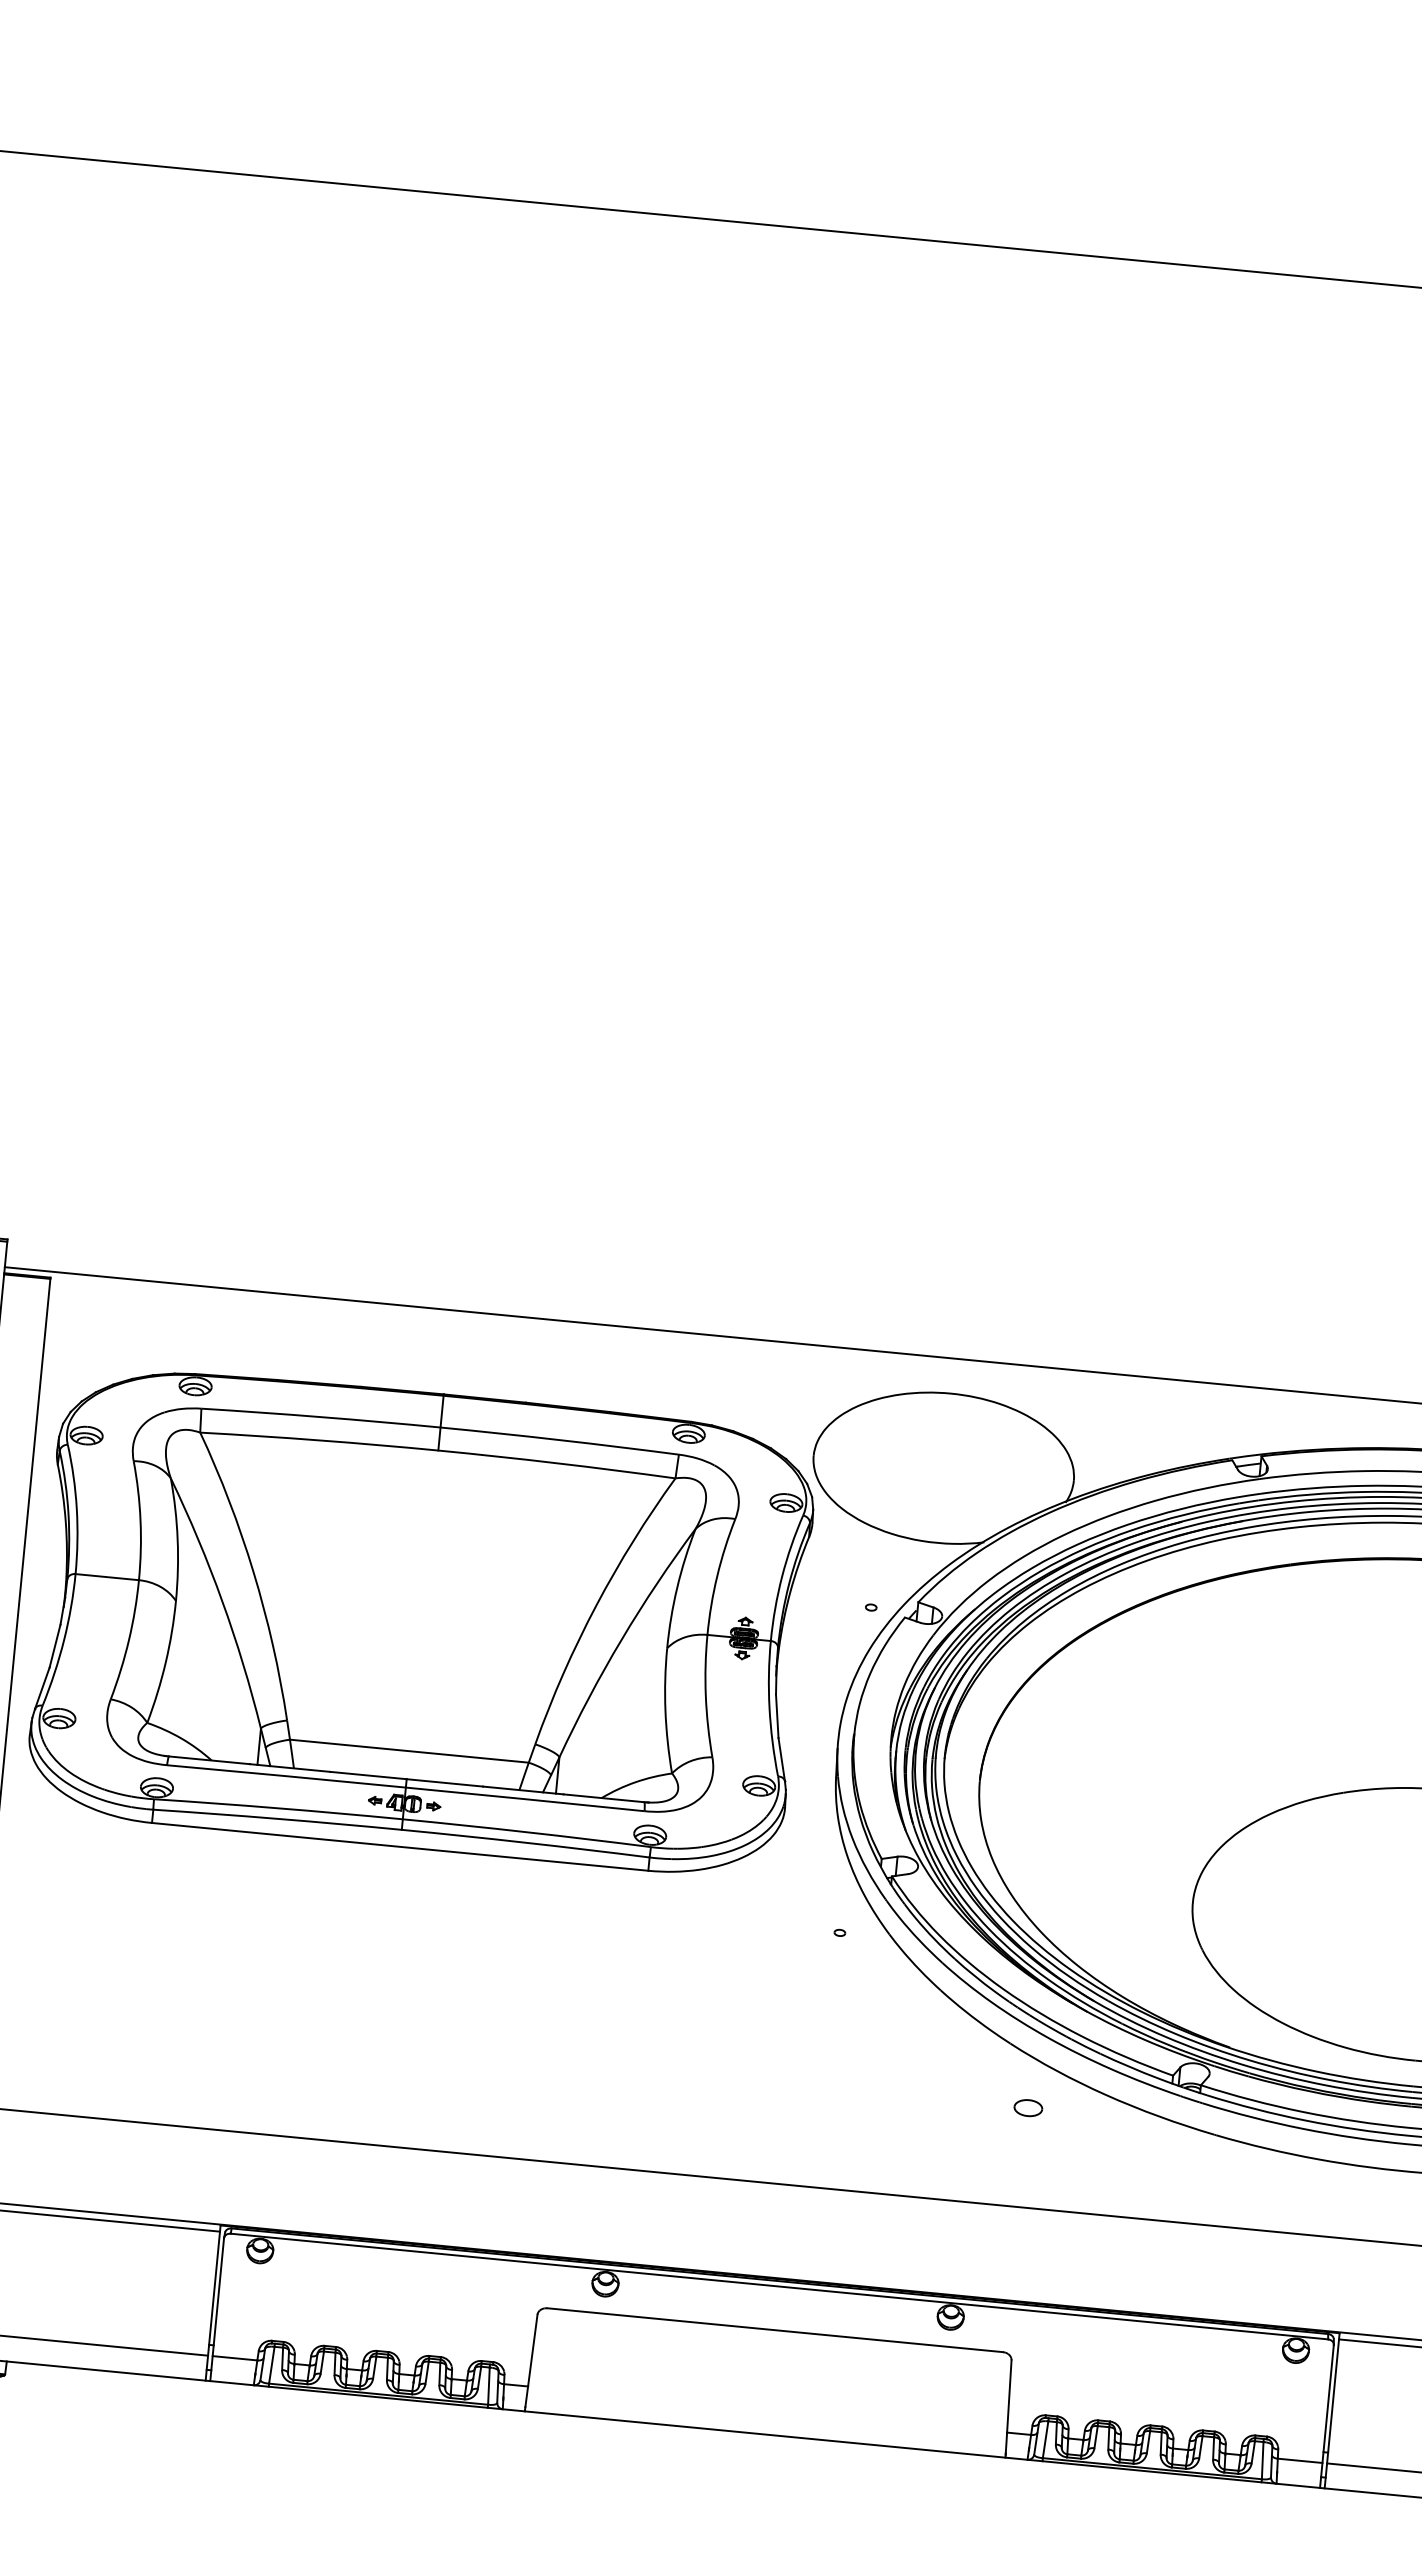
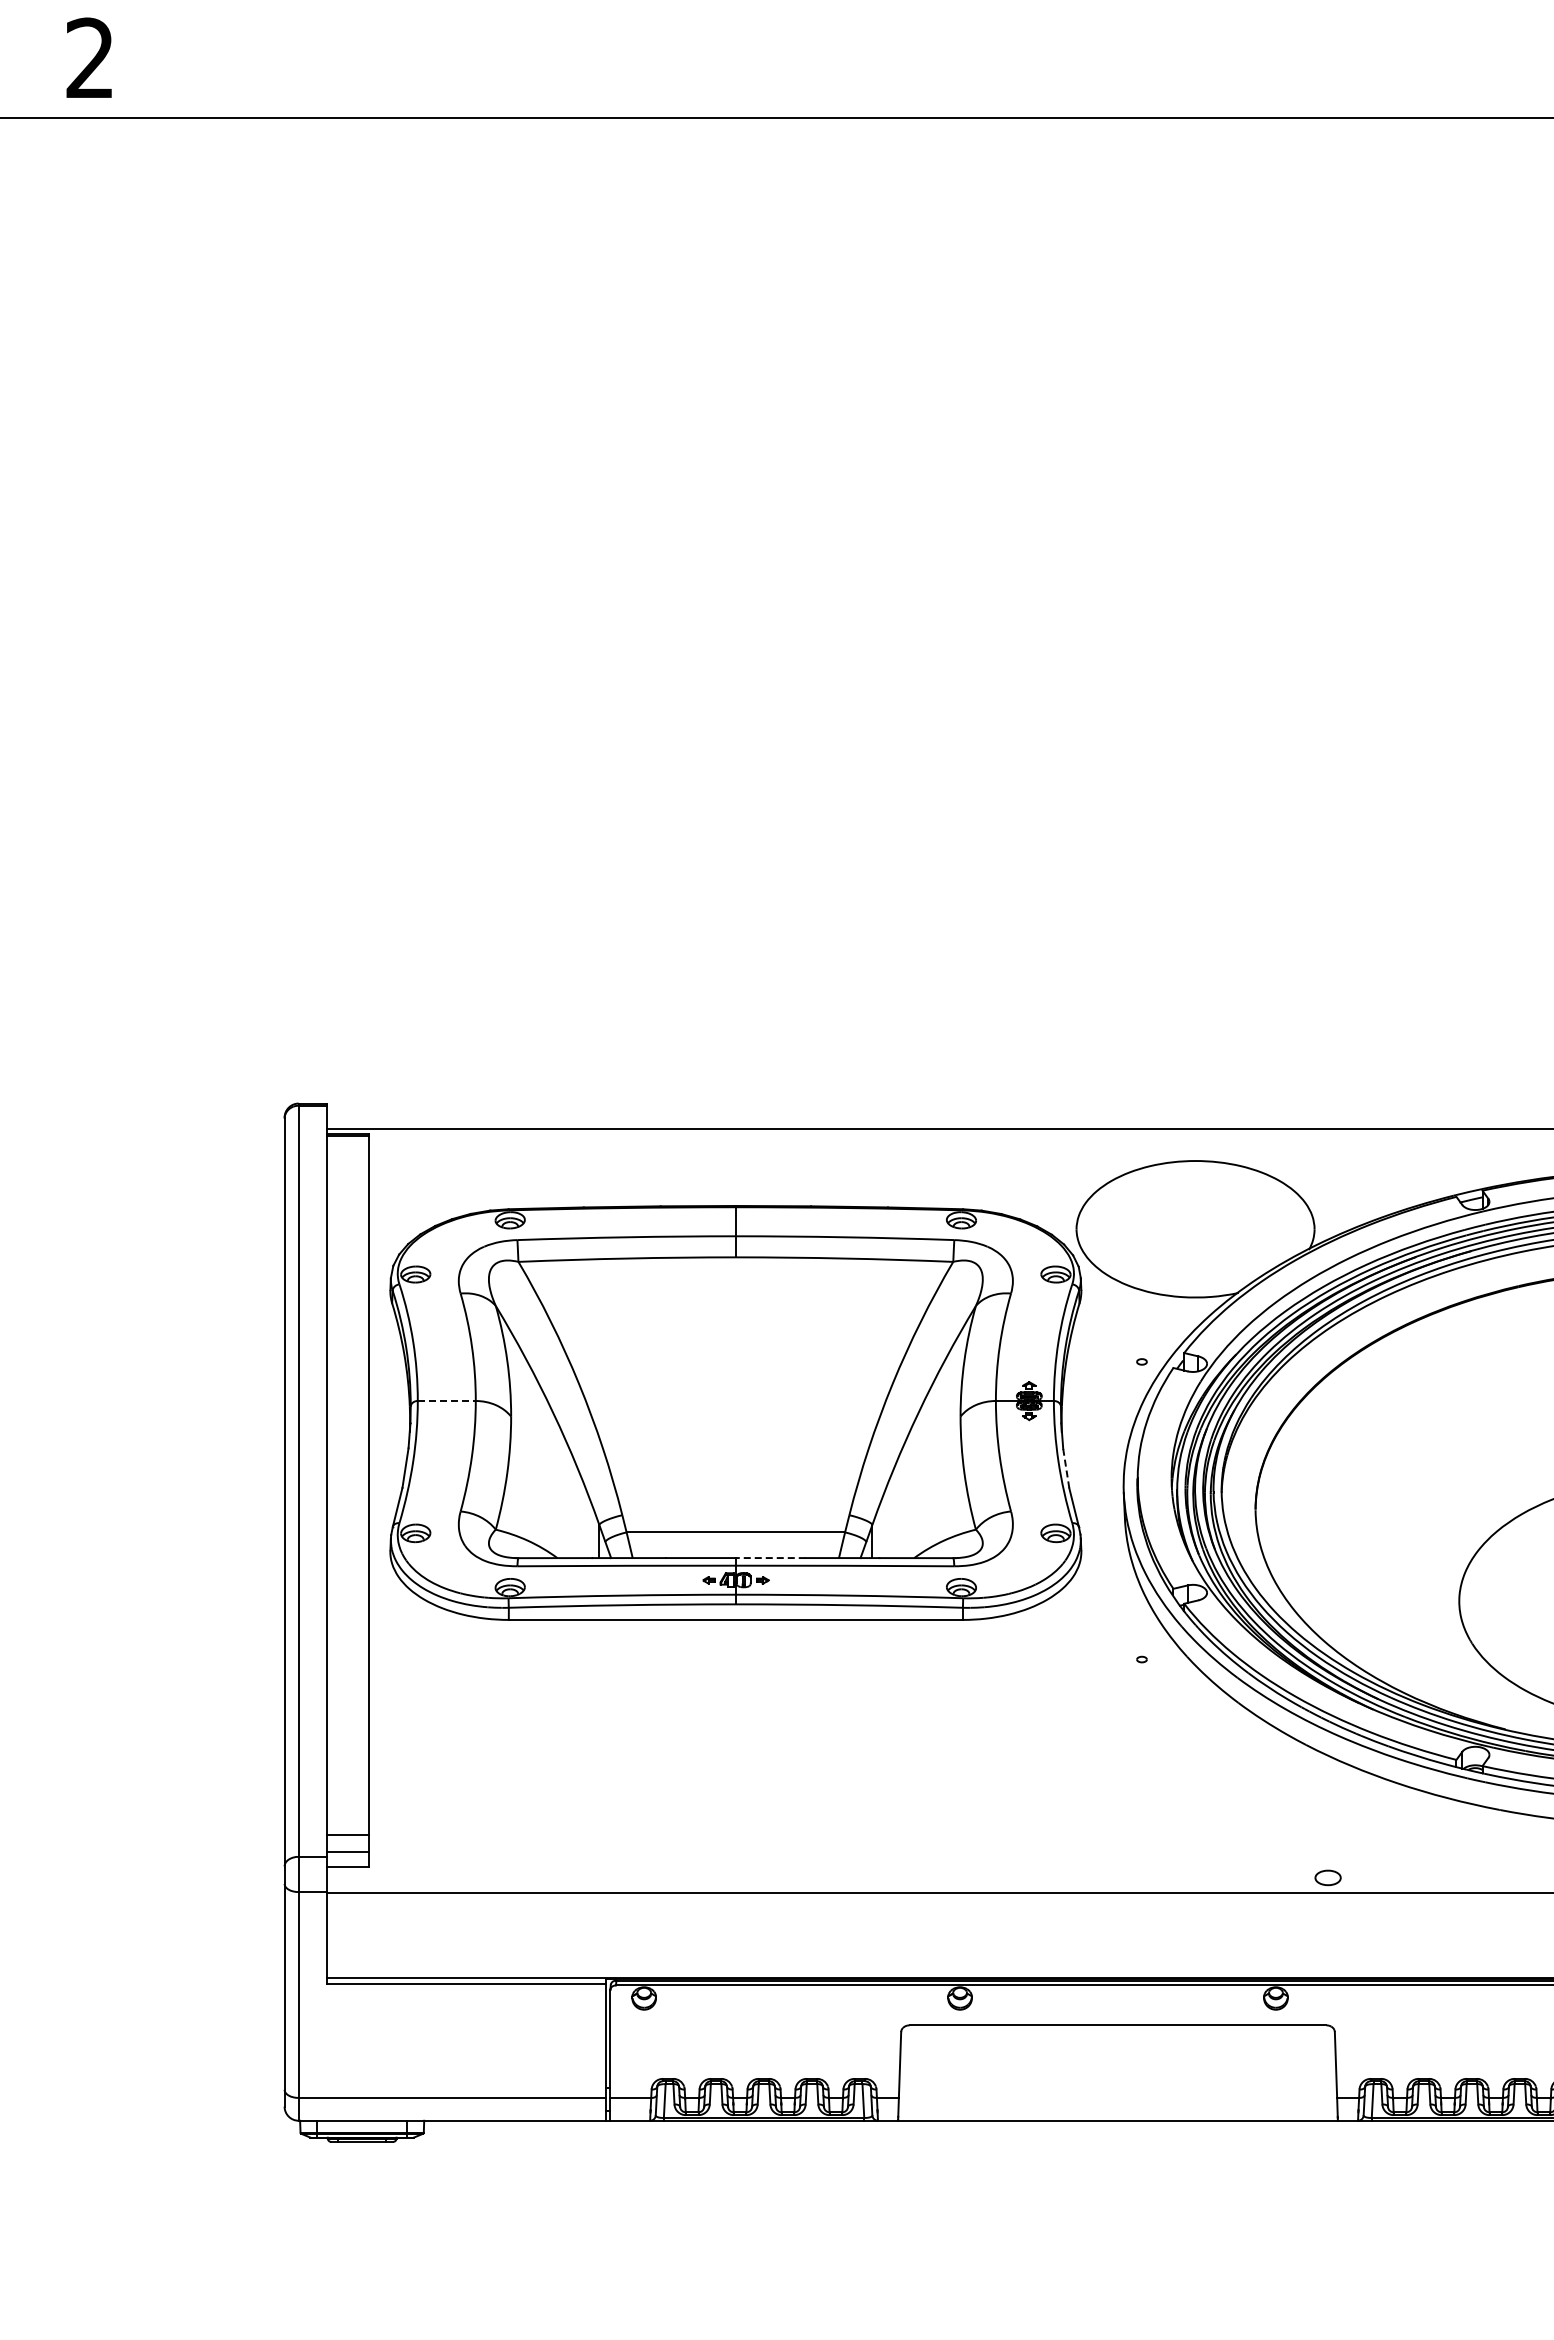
line: (106, 1577) -> (446, 1401), solid -> dashed
line: (777, 1716) -> (1066, 1468), solid -> dashed
line: (444, 1783) -> (770, 1558), solid -> dashed
part: (1027, 2107) -> (1327, 1877), moved

